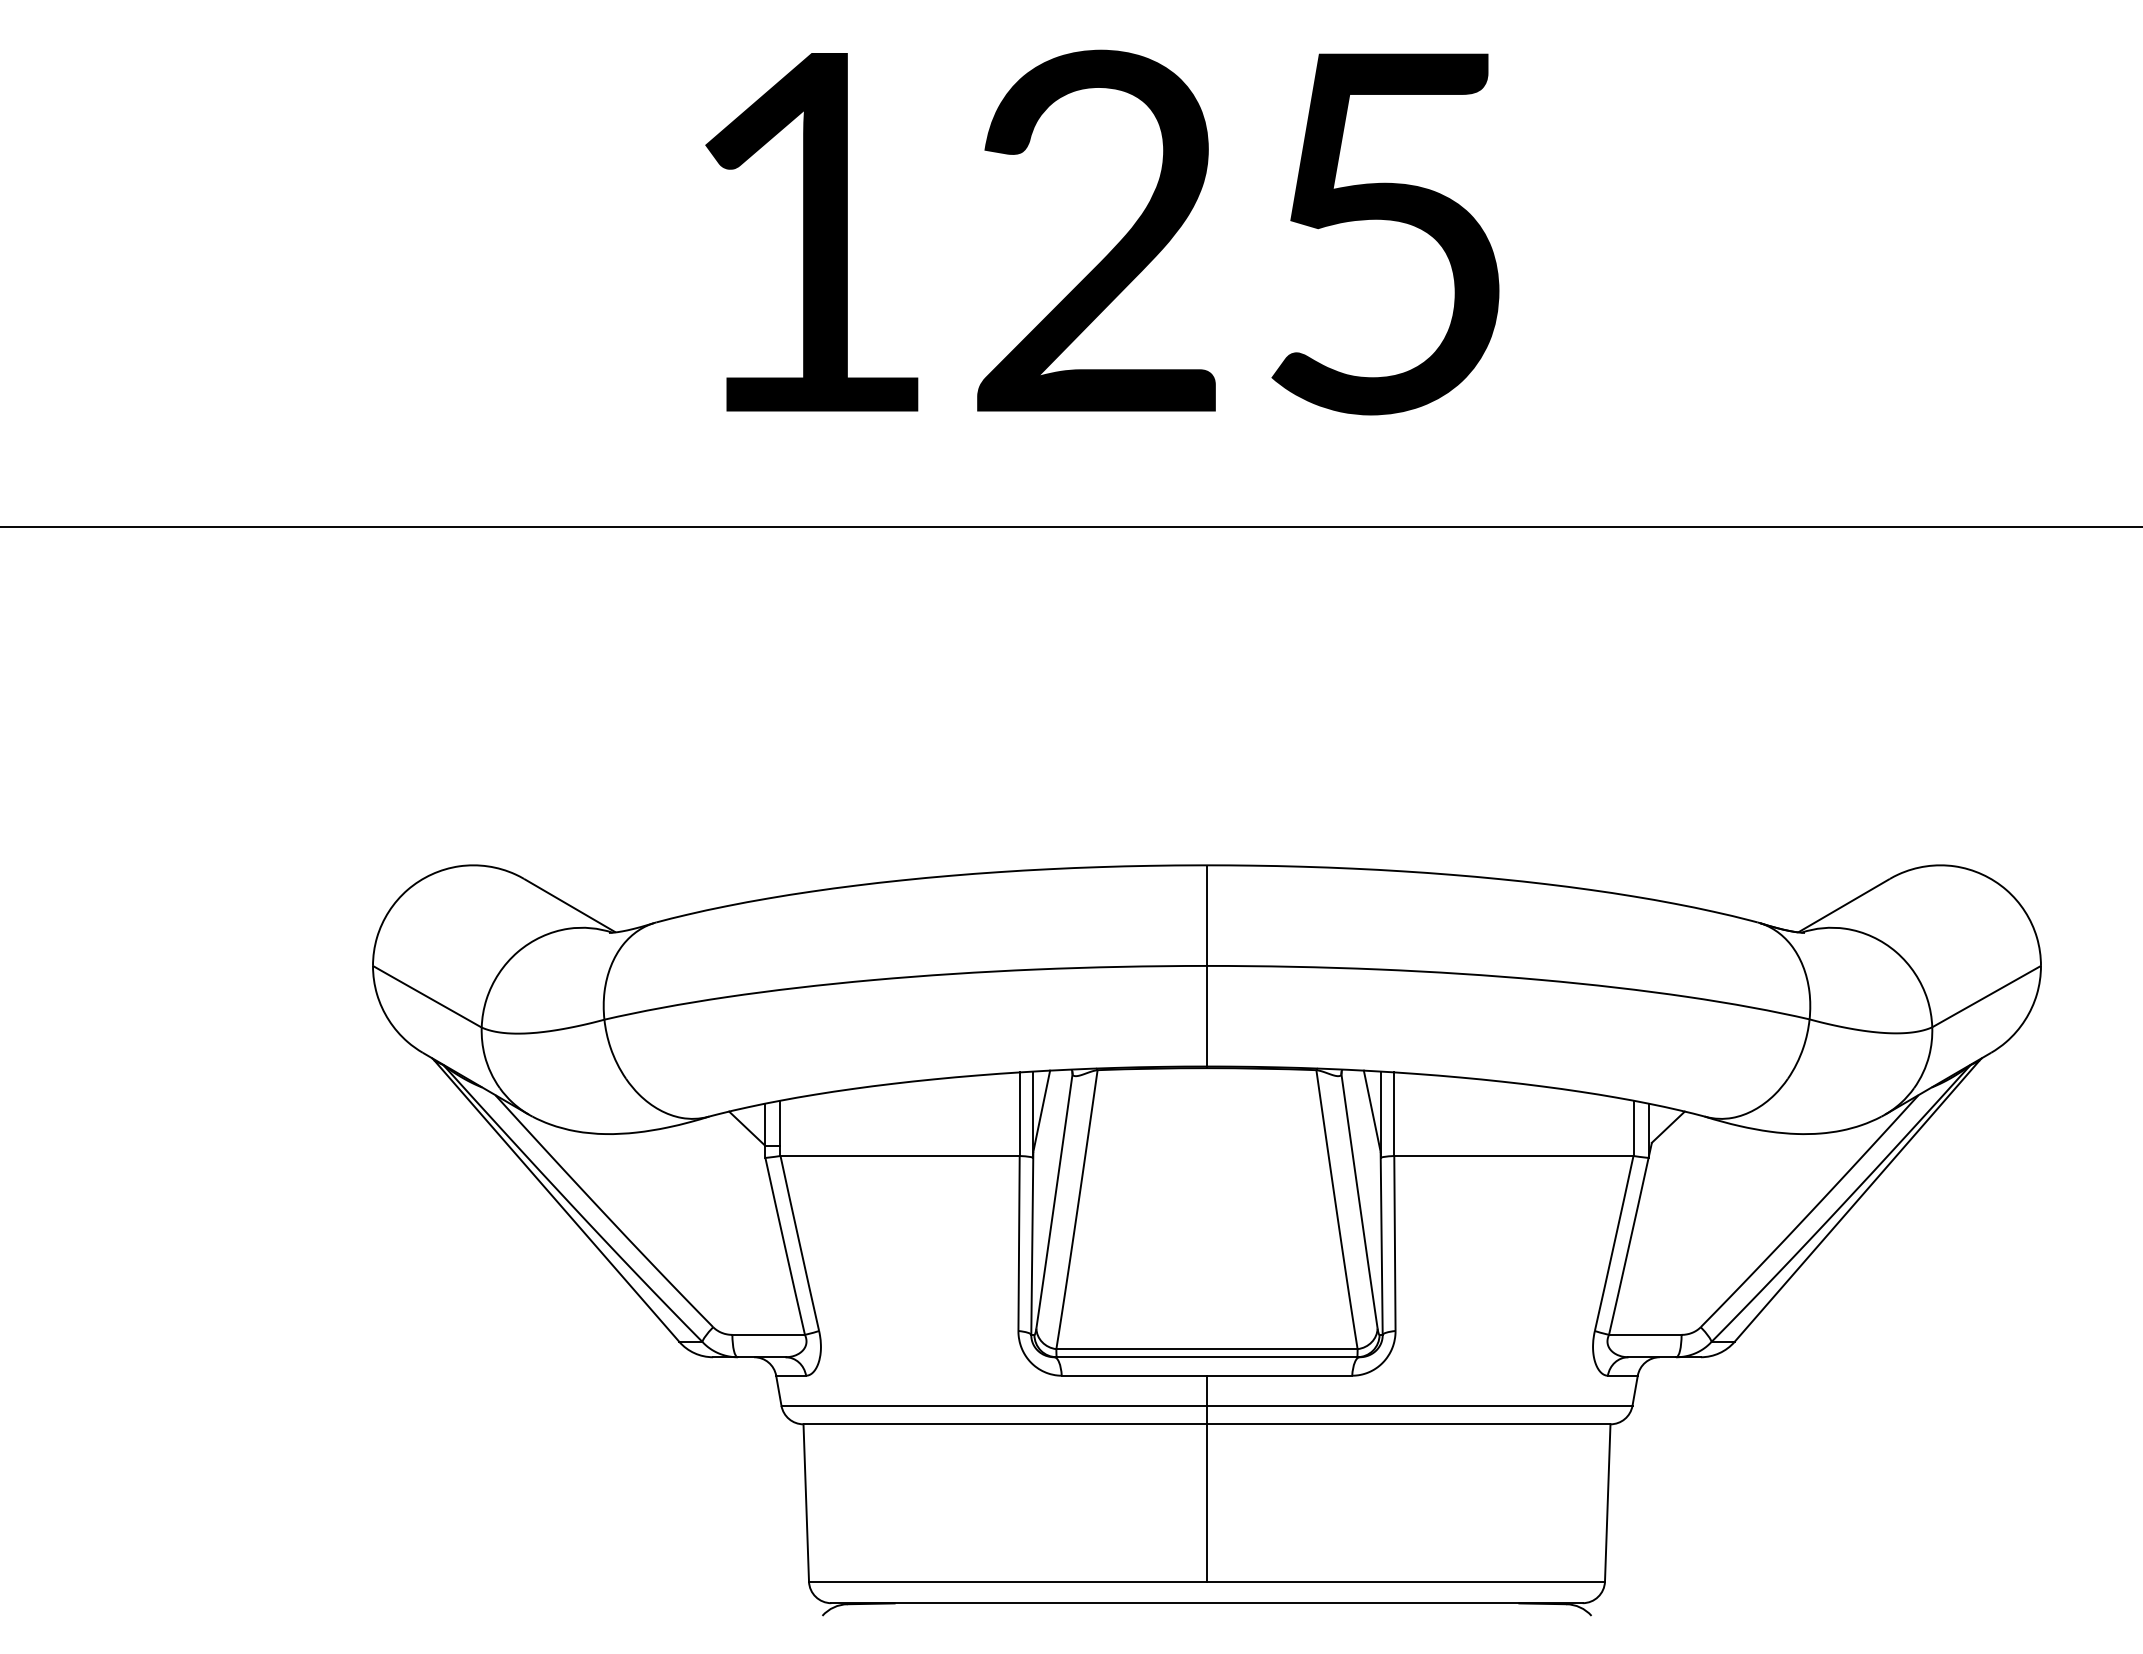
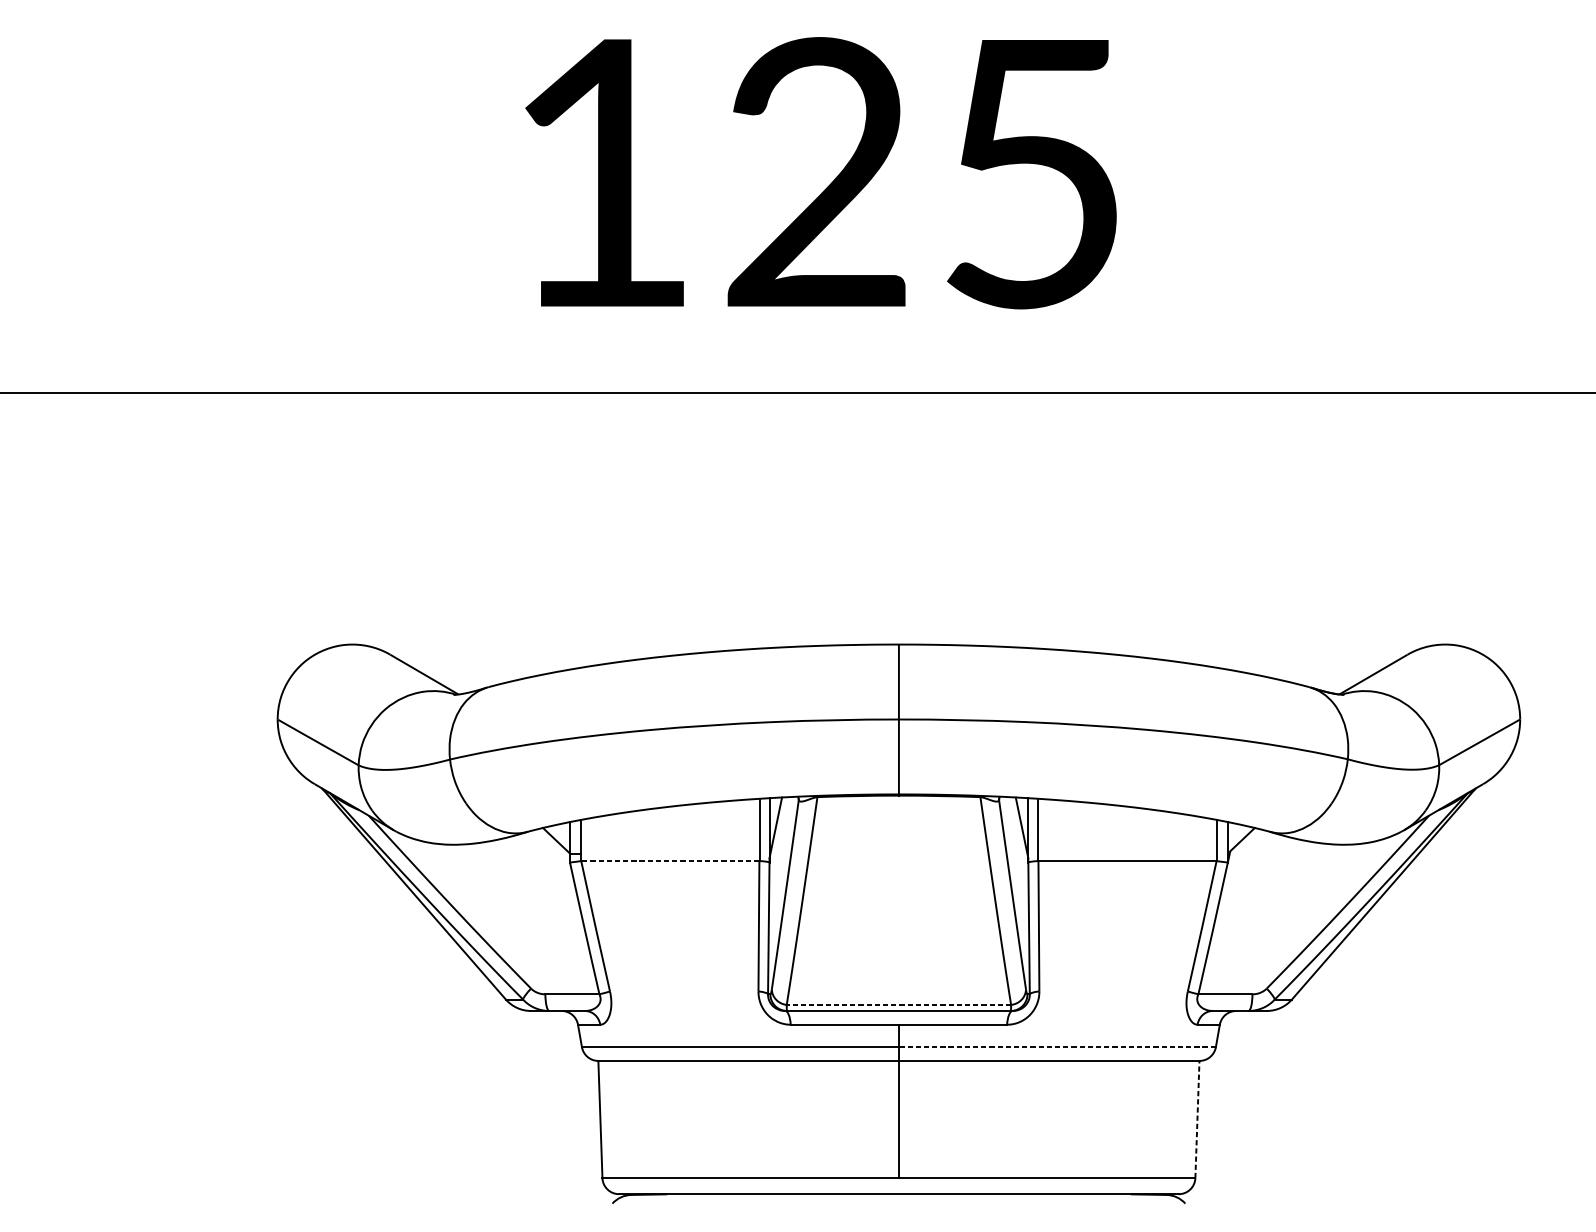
line: (900, 1156) -> (670, 861), solid -> dashed
line: (1207, 1349) -> (899, 1005), solid -> dashed
line: (1419, 1405) -> (1057, 1046), solid -> dashed
line: (1607, 1502) -> (1197, 1119), solid -> dashed

